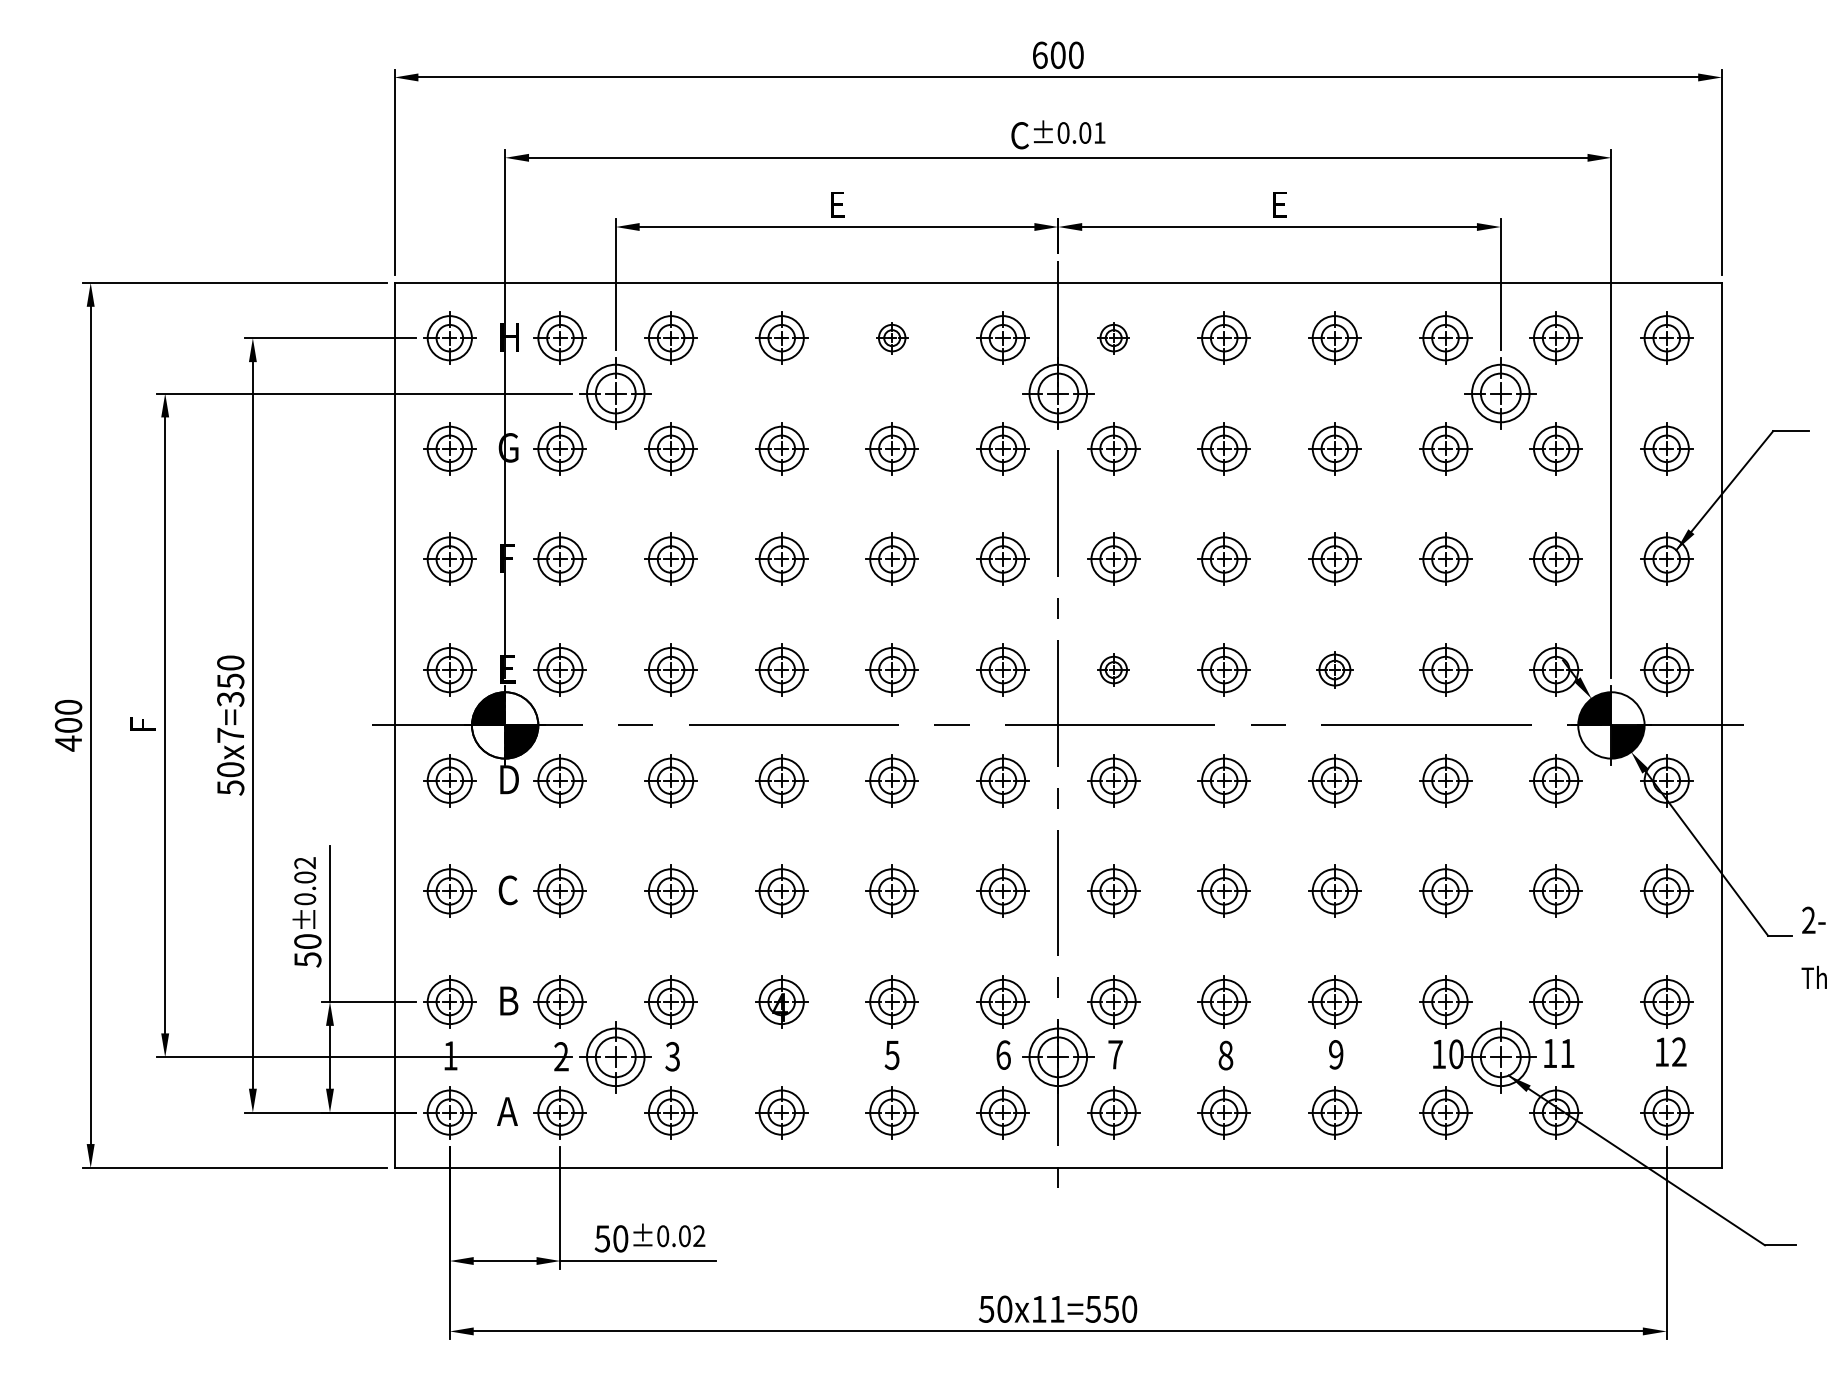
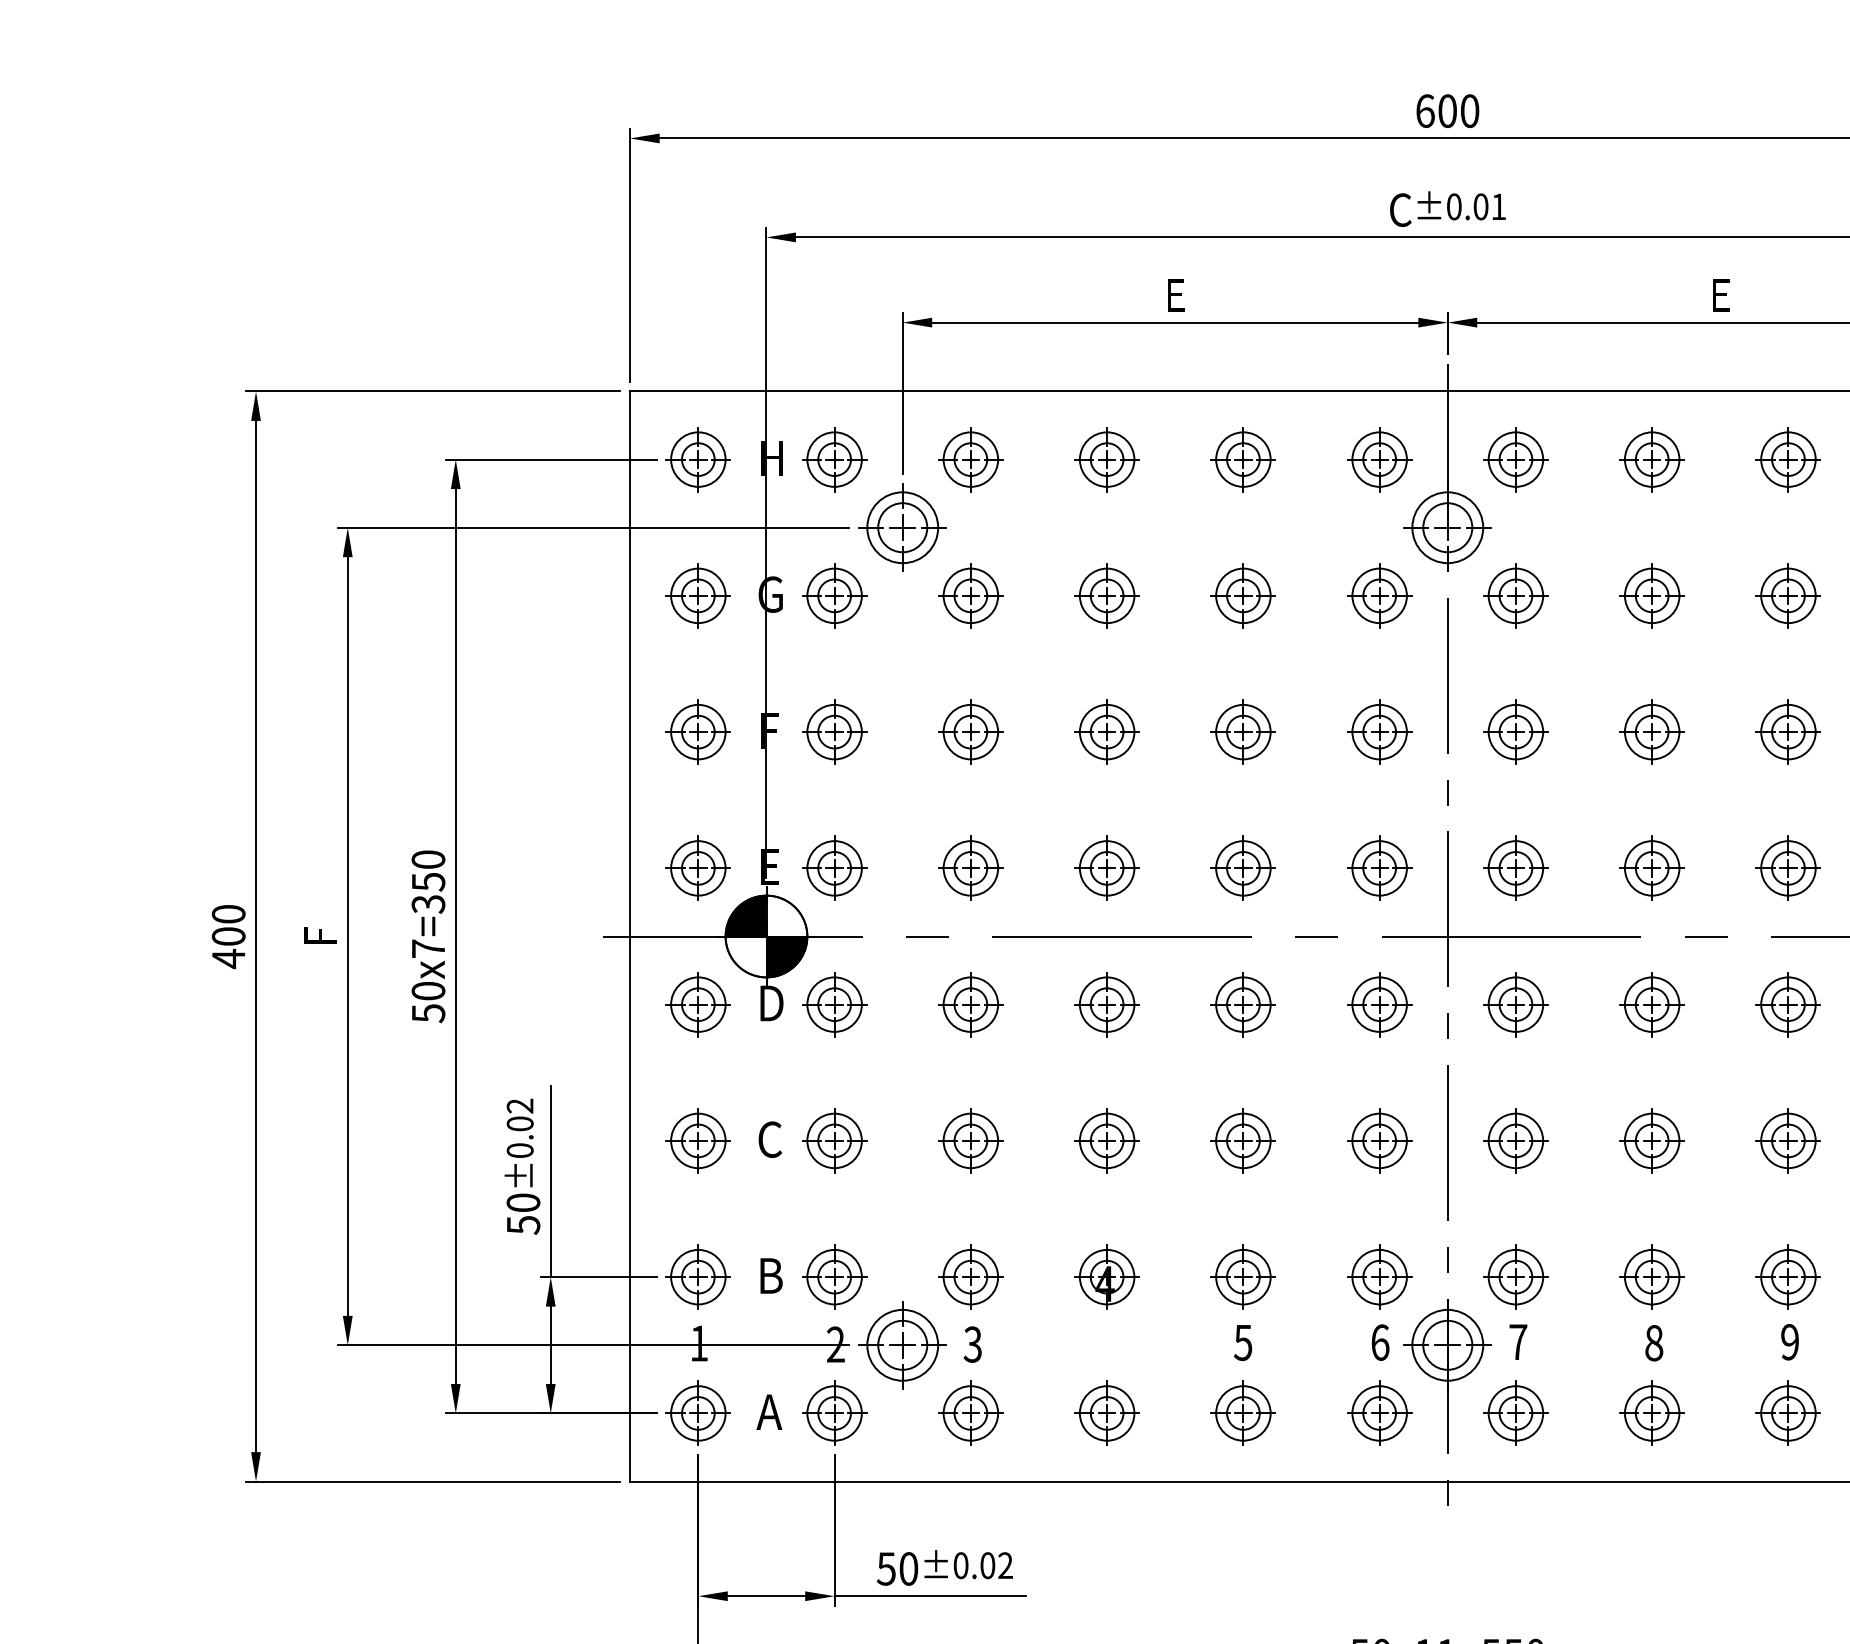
part: (891, 337) -> (1242, 458), size x1.67
part: (1113, 337) -> (1515, 458), size x1.67
part: (1113, 669) -> (1515, 867), size x1.67
part: (1334, 669) -> (1788, 867), size x1.43

